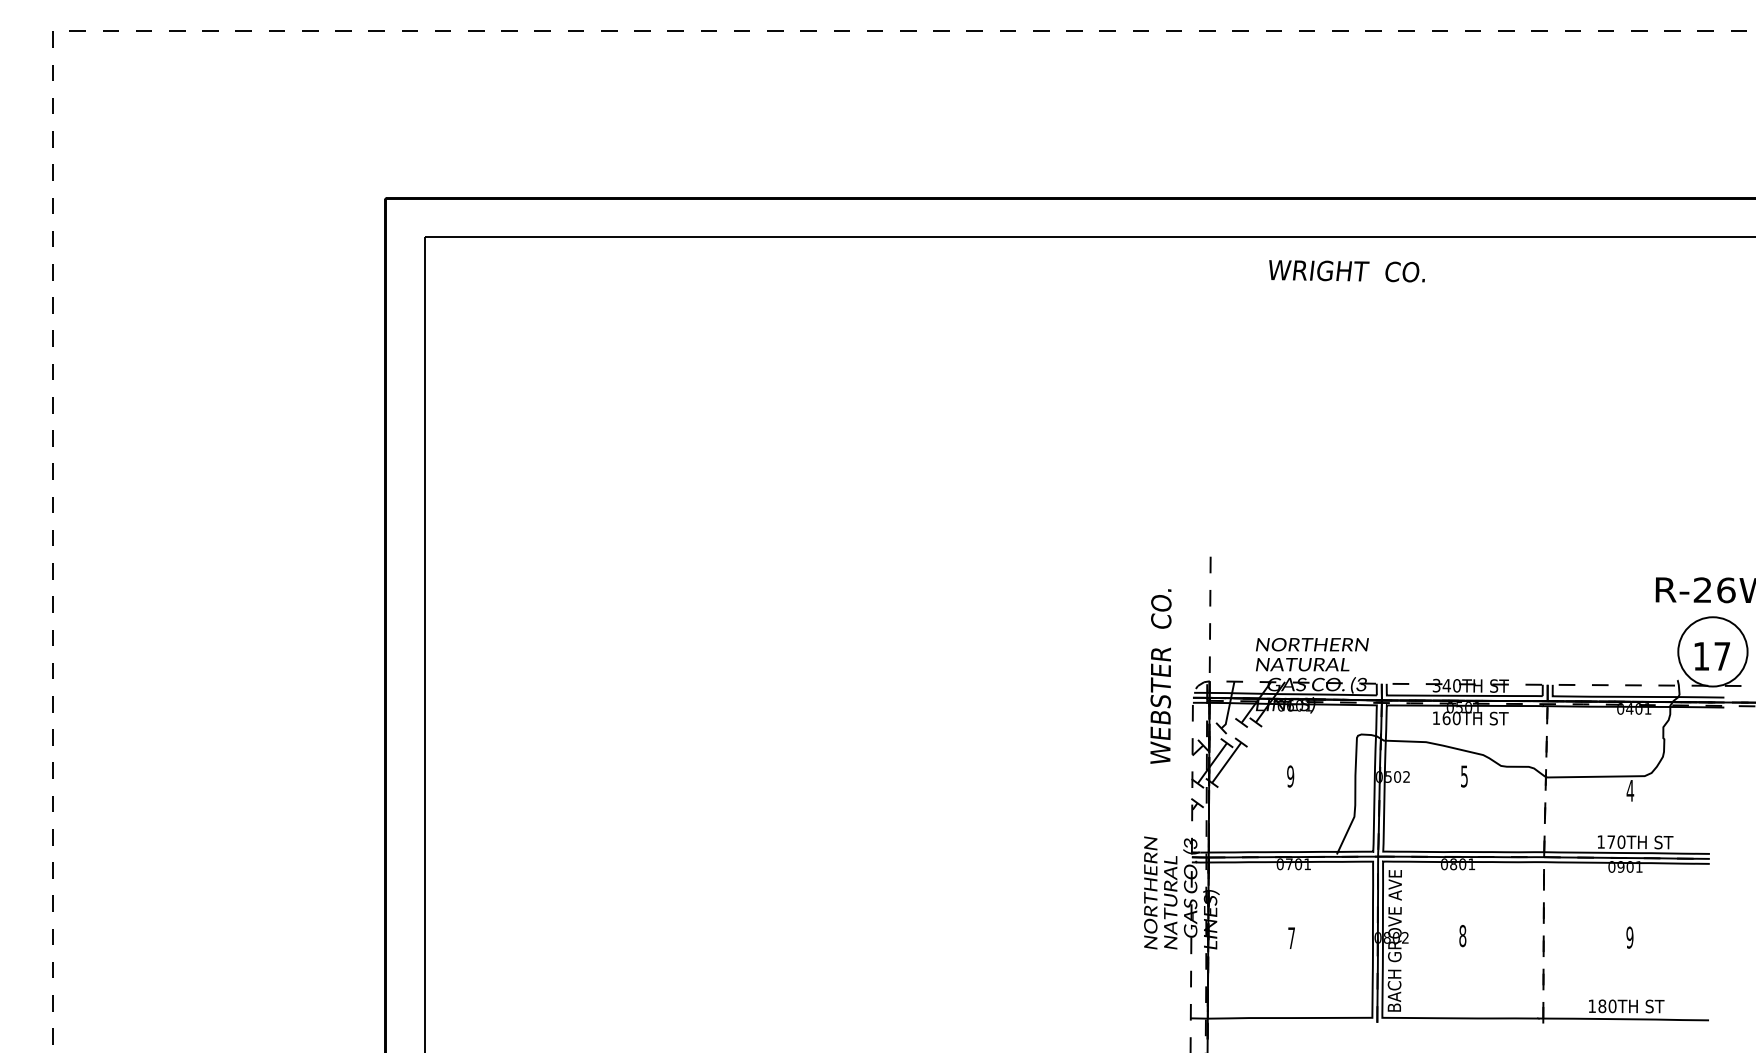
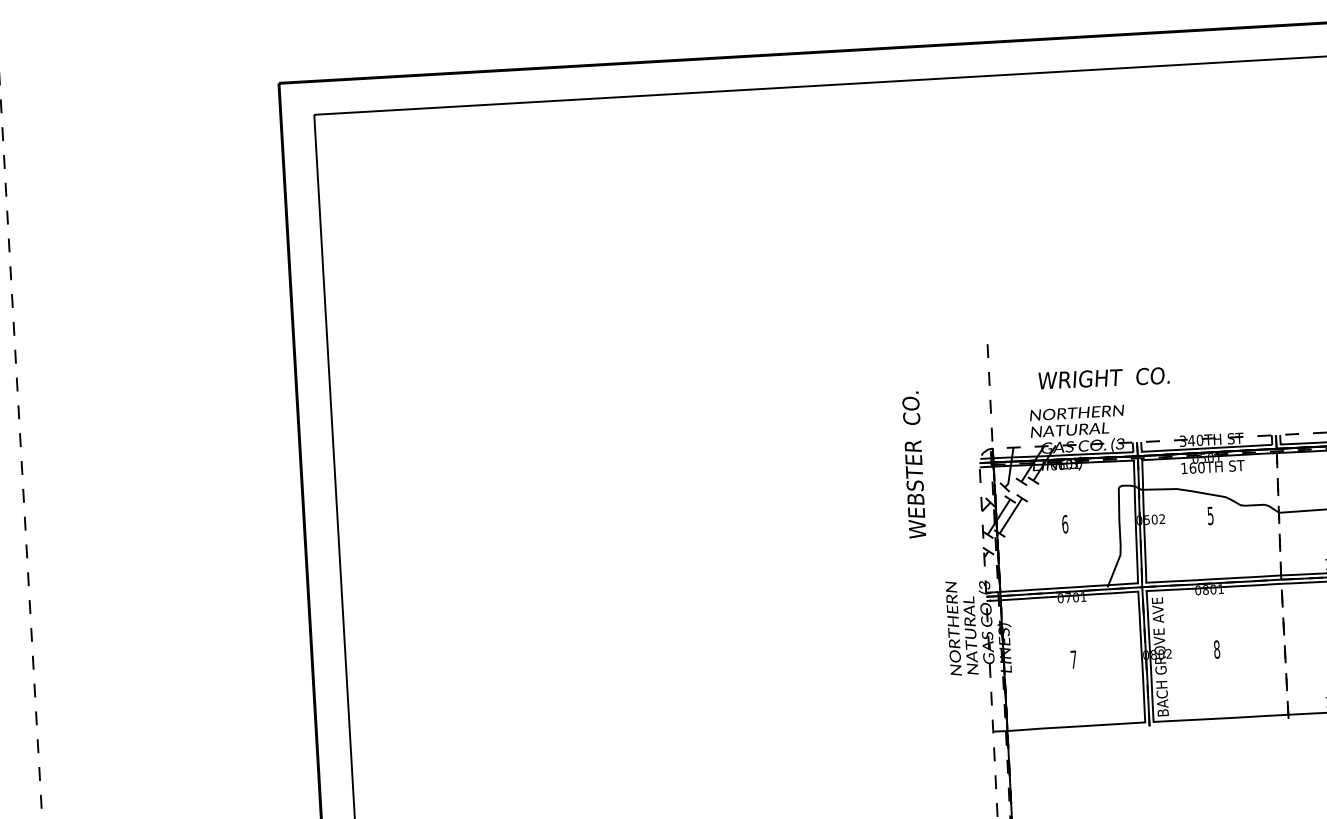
text: (1346, 271) -> (1103, 378), moved
text: (1160, 676) -> (913, 465), moved
text: (1290, 776) -> (1065, 524), 9 -> 6

